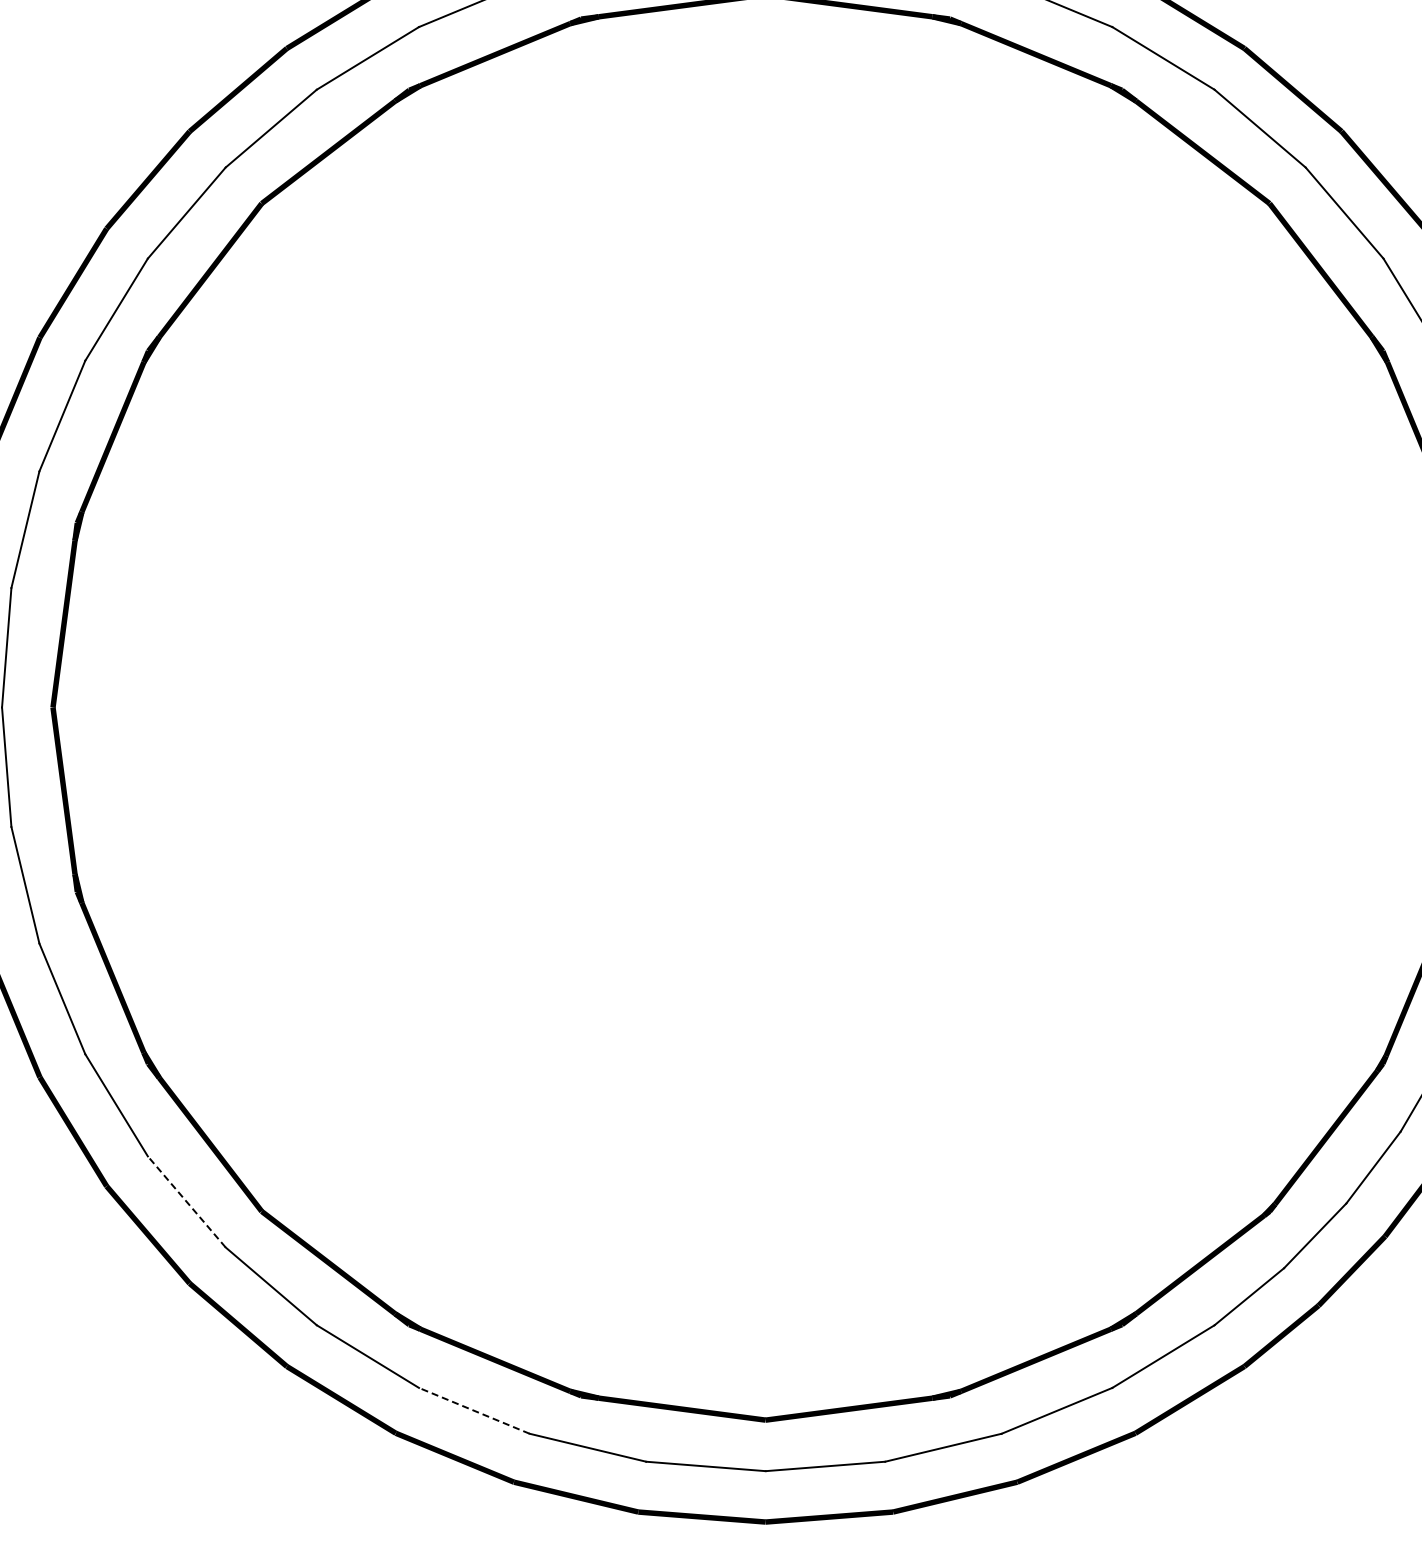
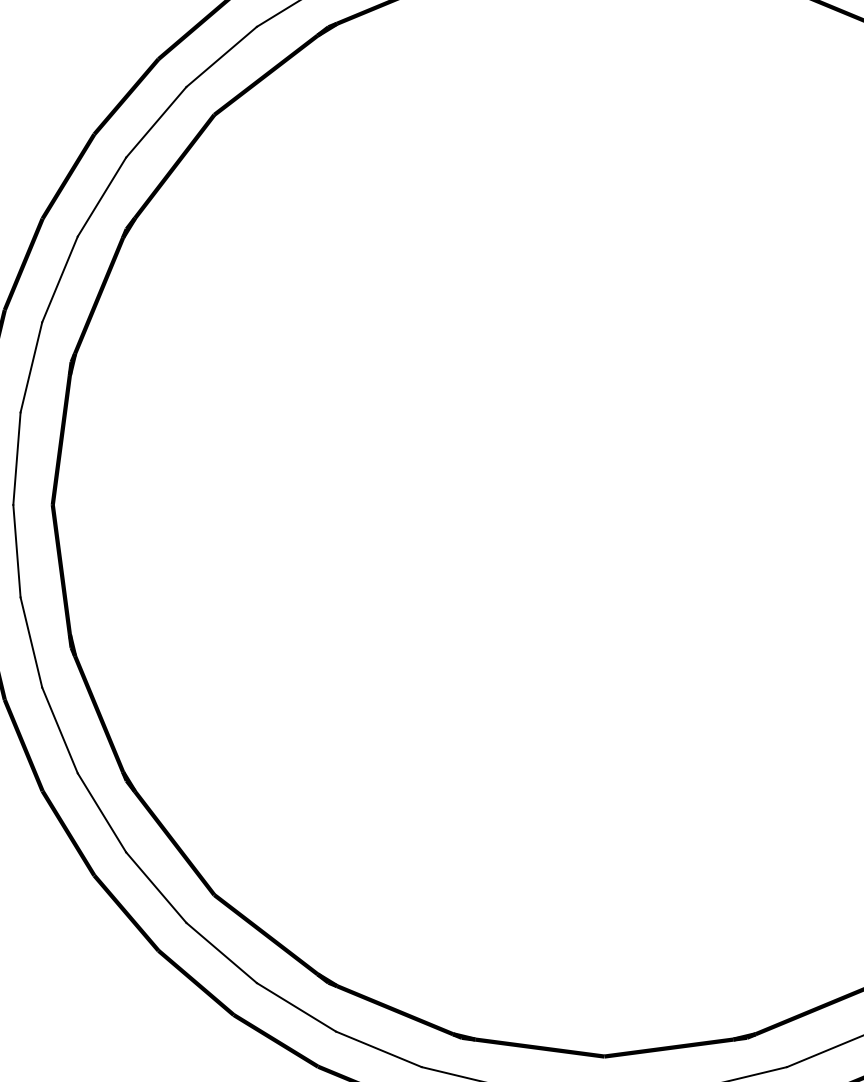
line: (186, 1201) -> (156, 887), dashed -> solid
line: (474, 1410) -> (379, 1049), dashed -> solid

